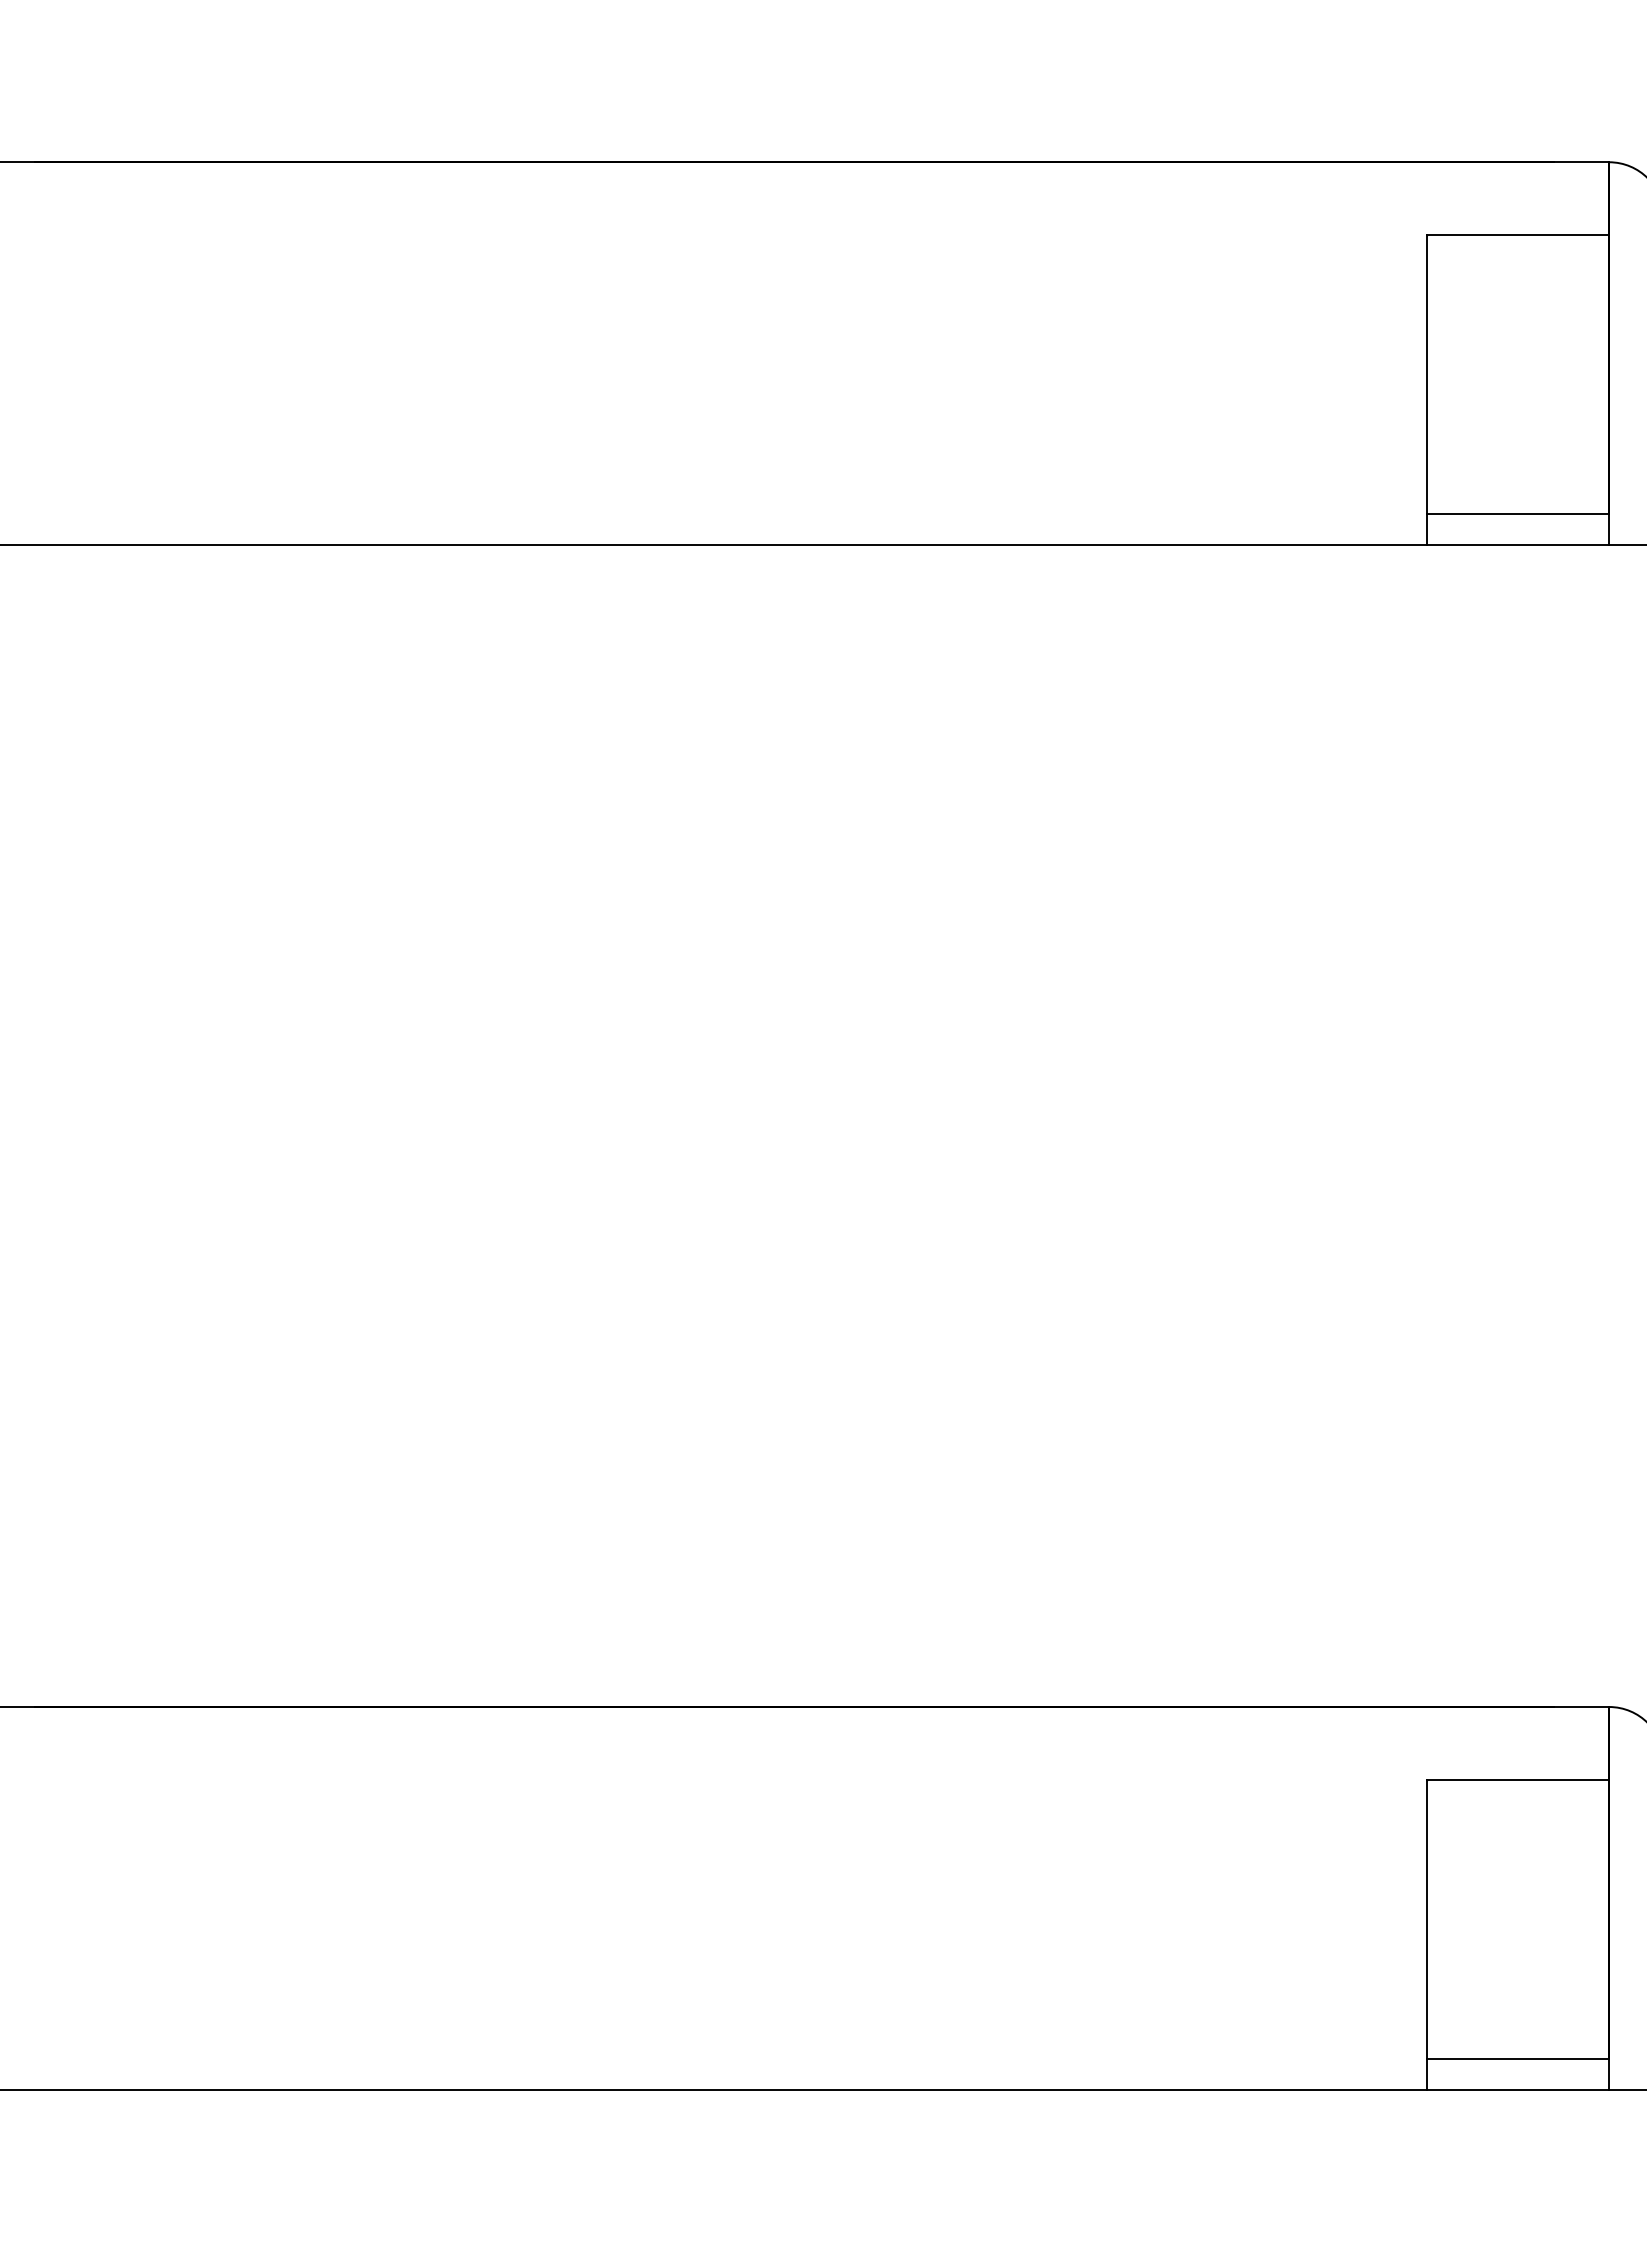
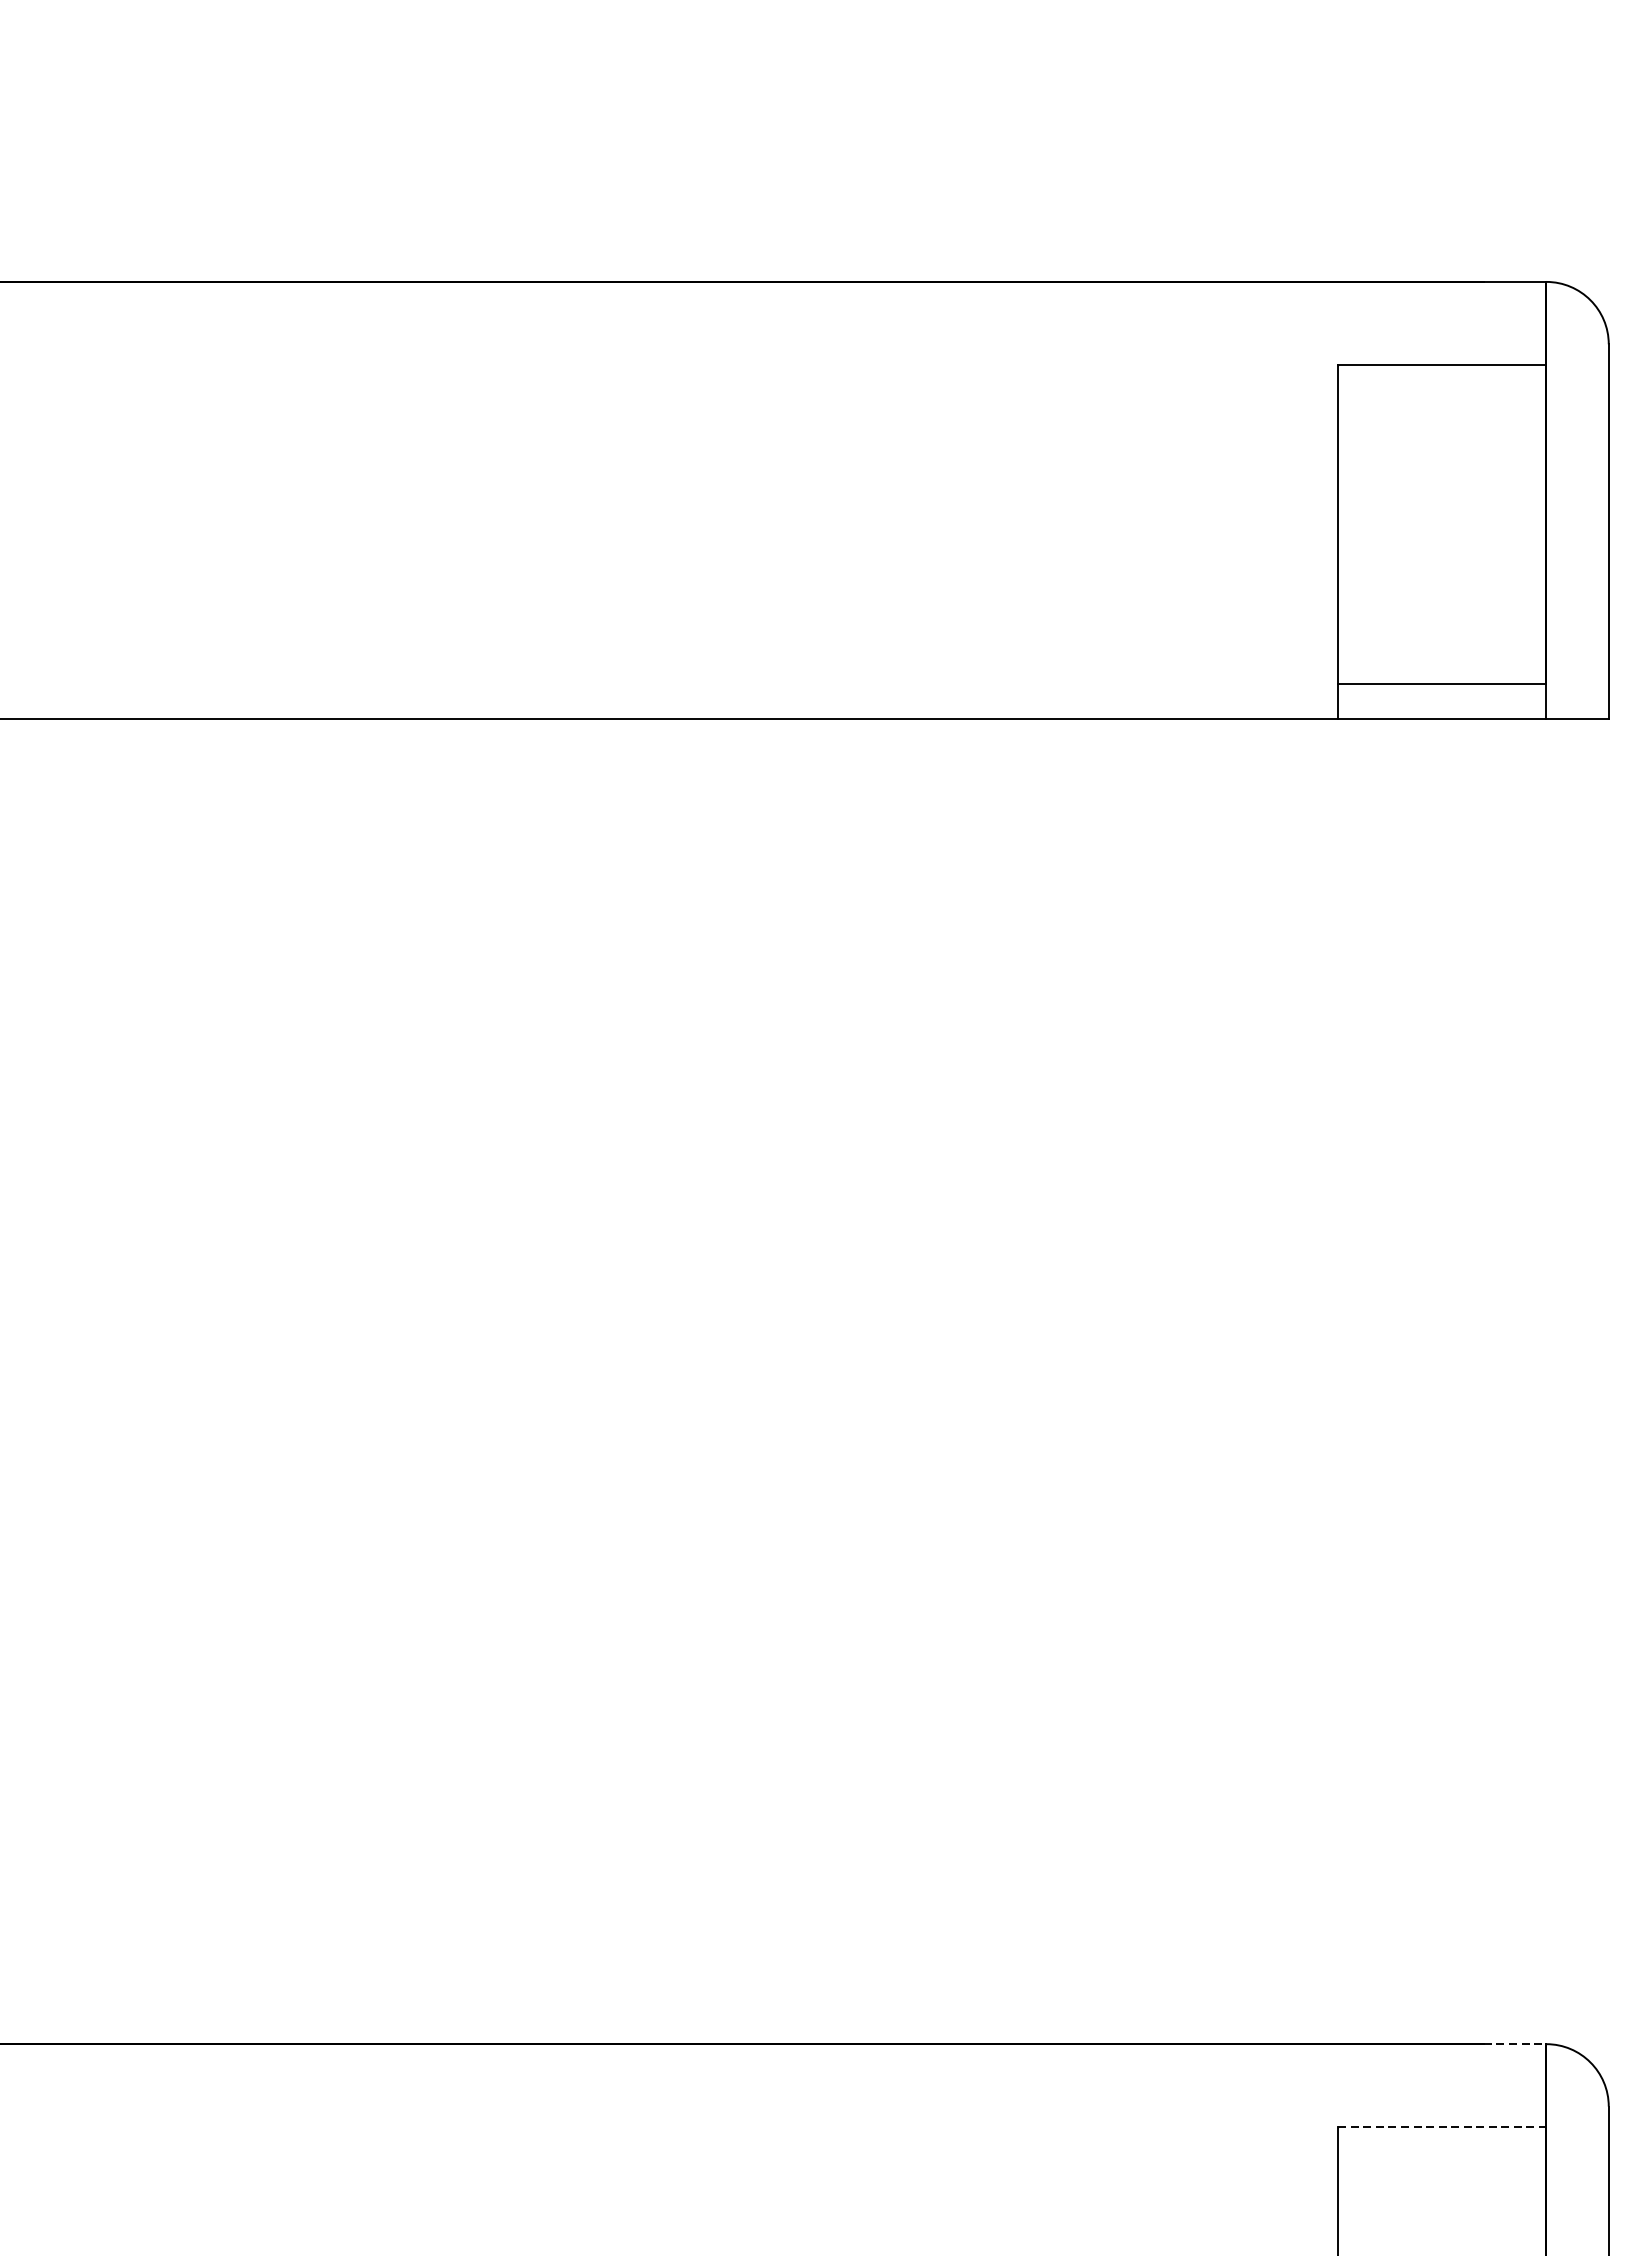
line: (1582, 1707) -> (1515, 2044), solid -> dashed
line: (1518, 1779) -> (1442, 2126), solid -> dashed

